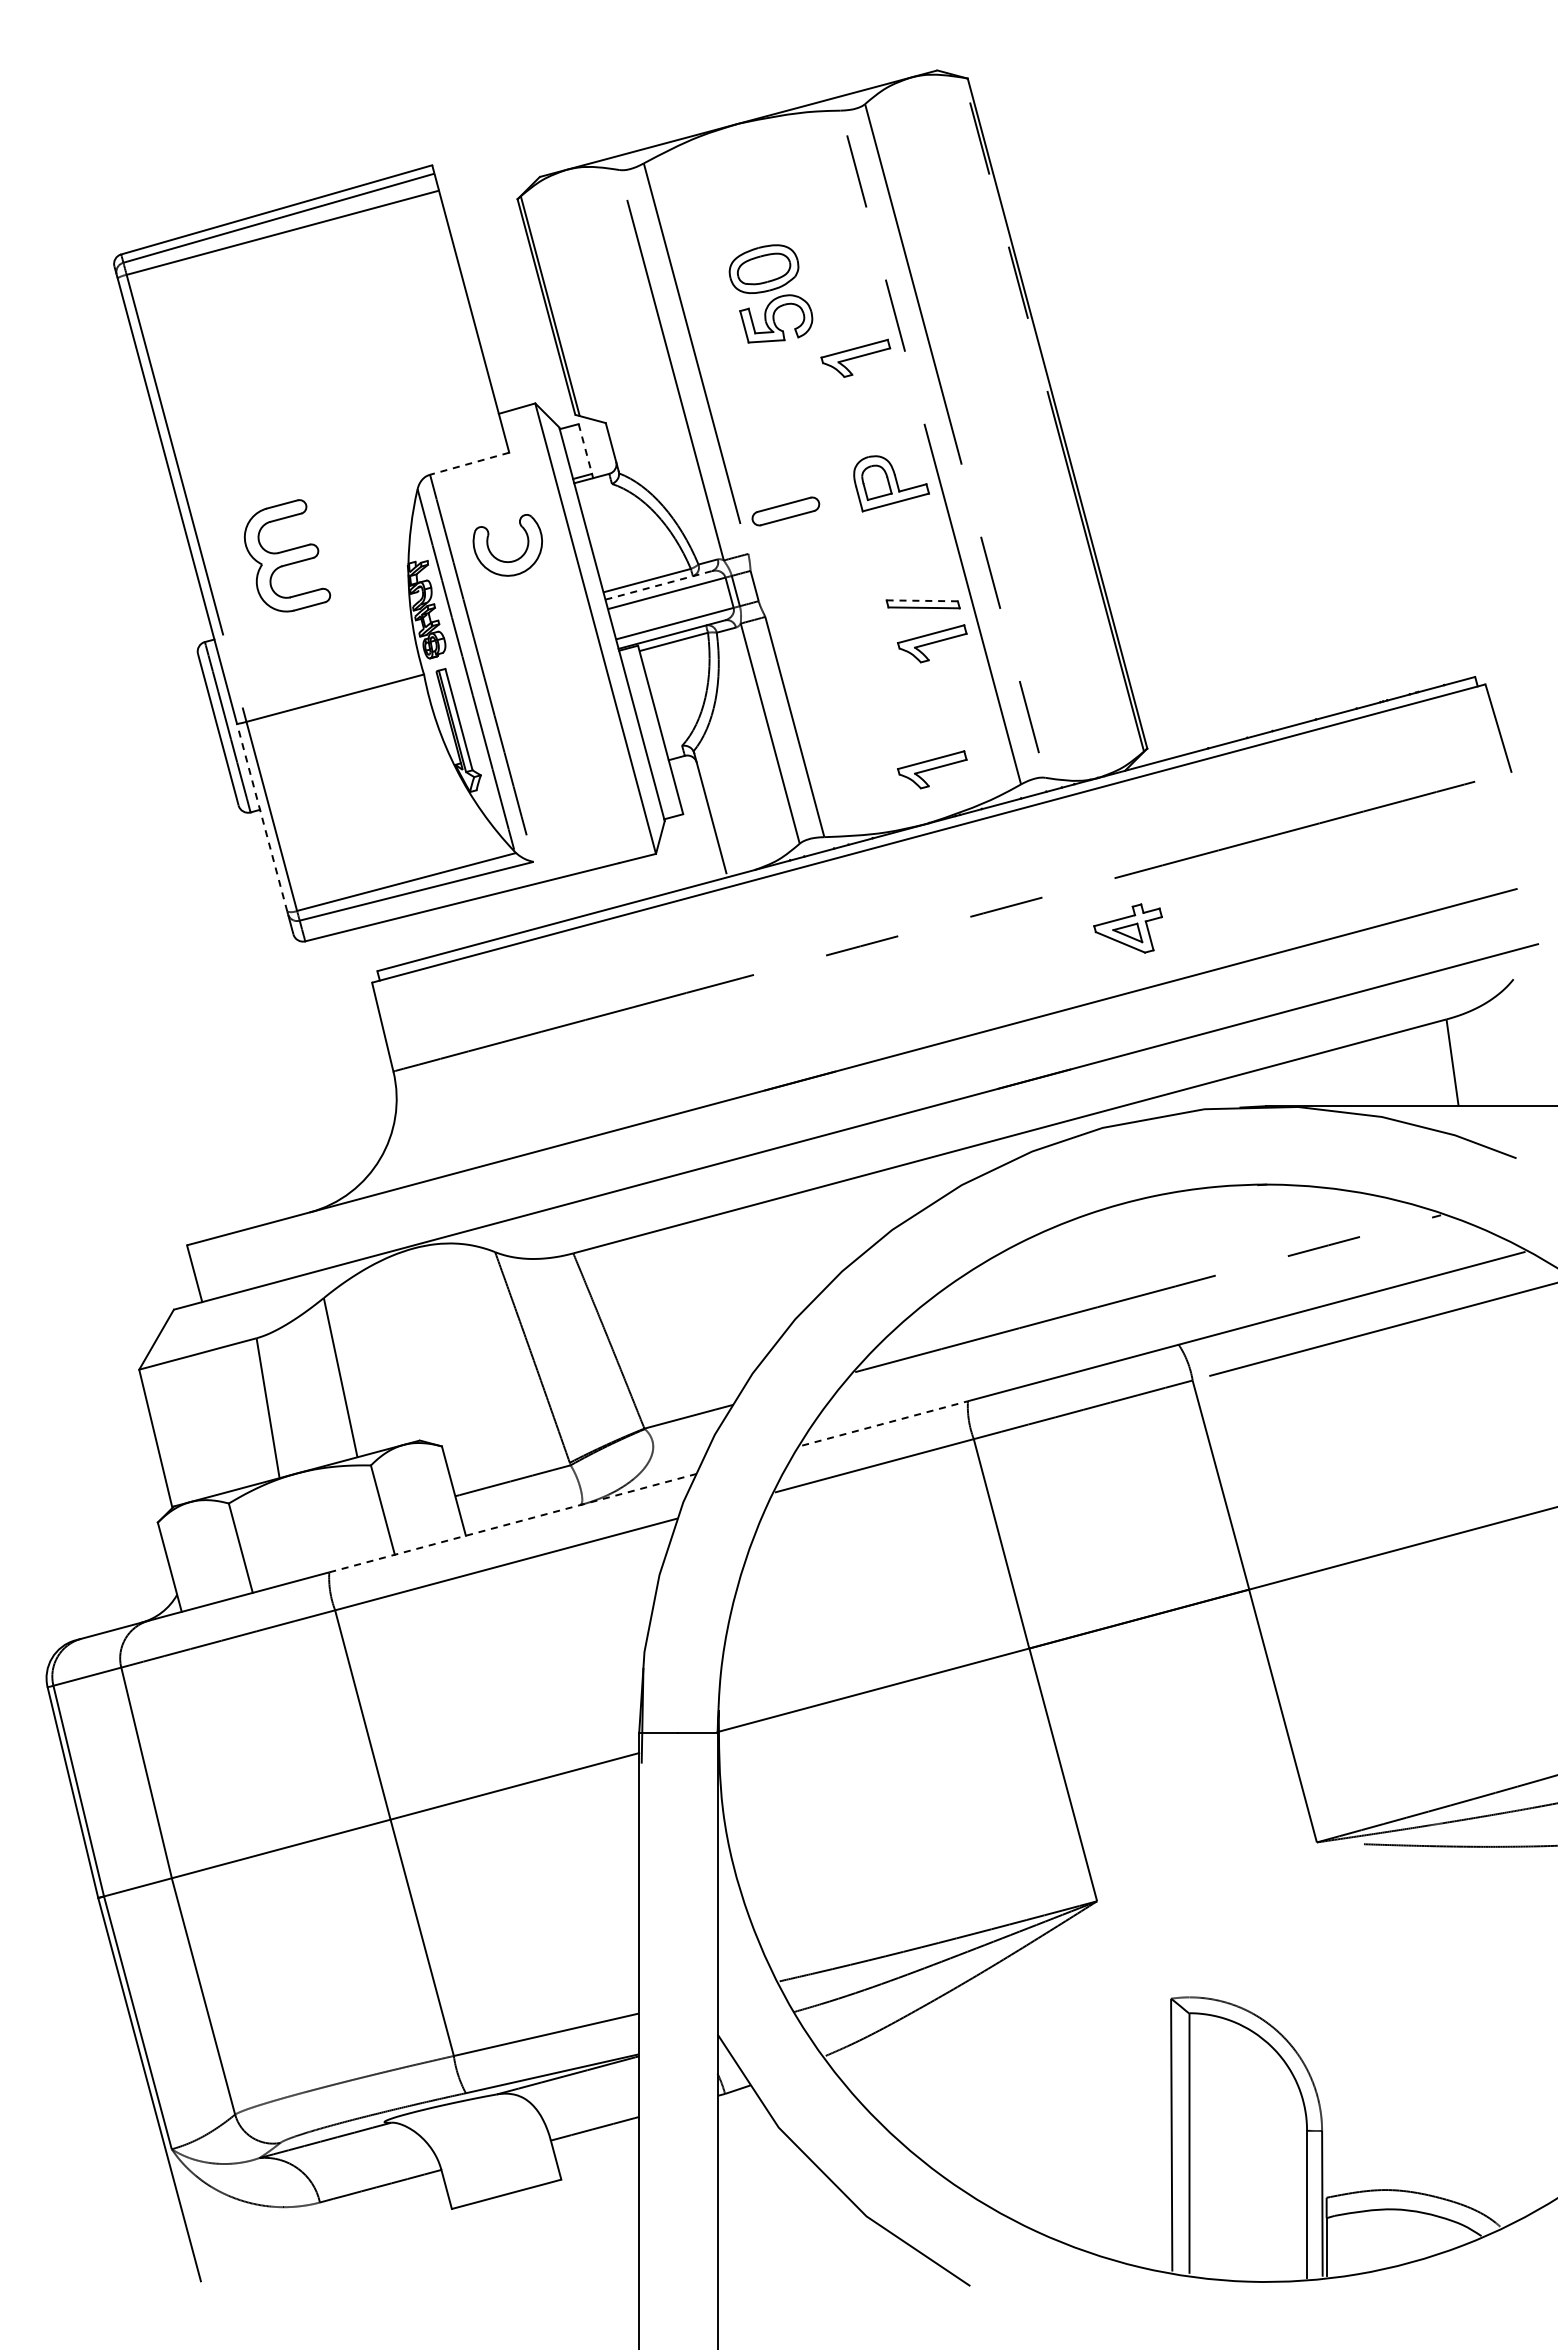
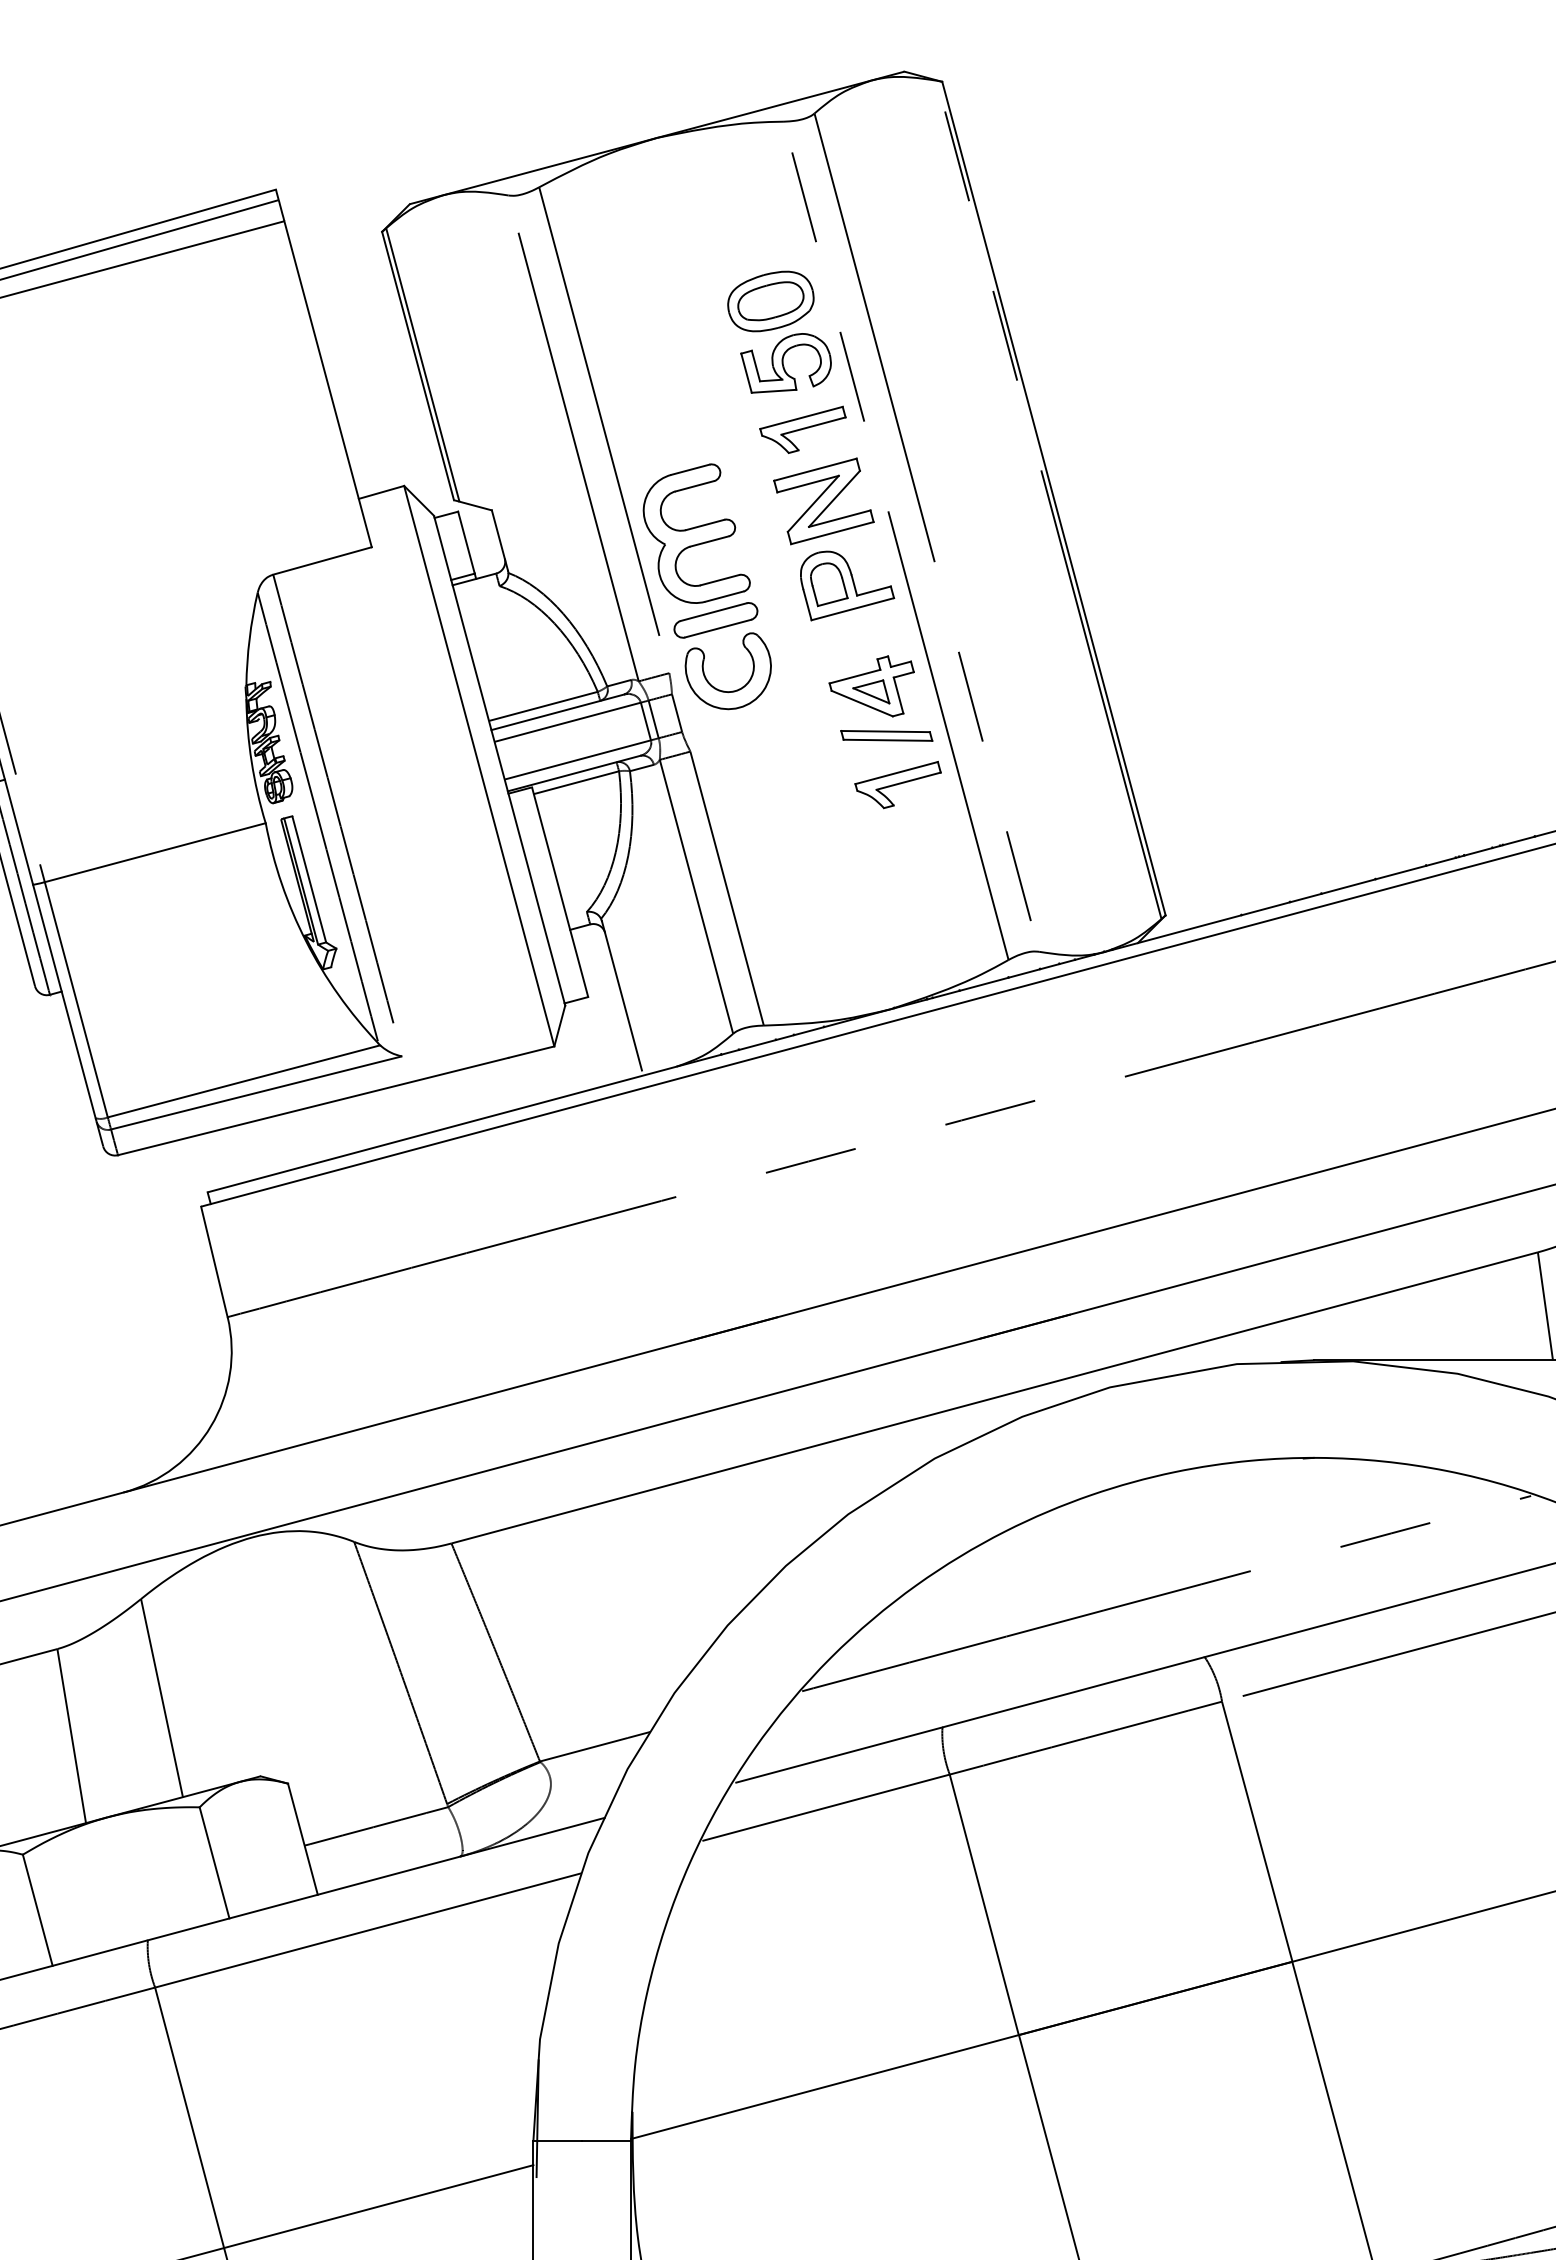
part: (770, 293) -> (778, 331), moved
part: (872, 415) -> (823, 500), added
line: (585, 449) -> (466, 543), dashed -> solid
line: (469, 463) -> (322, 560), dashed -> solid
part: (287, 555) -> (696, 533), moved
part: (503, 560) -> (722, 690), moved
line: (659, 585) -> (558, 712), dashed -> solid
line: (922, 600) -> (885, 731), dashed -> solid
part: (932, 769) -> (898, 941), removed
line: (262, 817) -> (64, 1001), dashed -> solid
part: (1127, 928) -> (870, 686), moved
line: (885, 1423) -> (839, 1755), dashed -> solid
line: (513, 1523) -> (377, 1879), dashed -> solid

